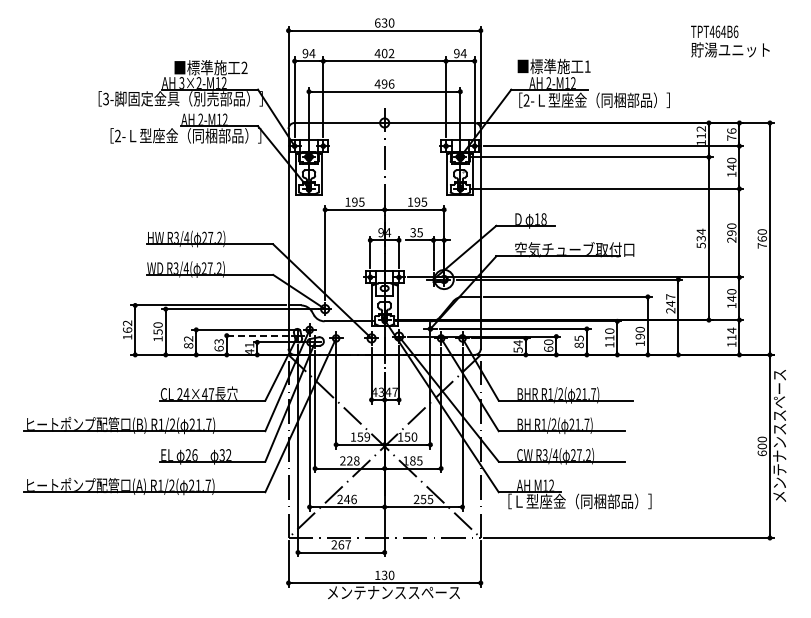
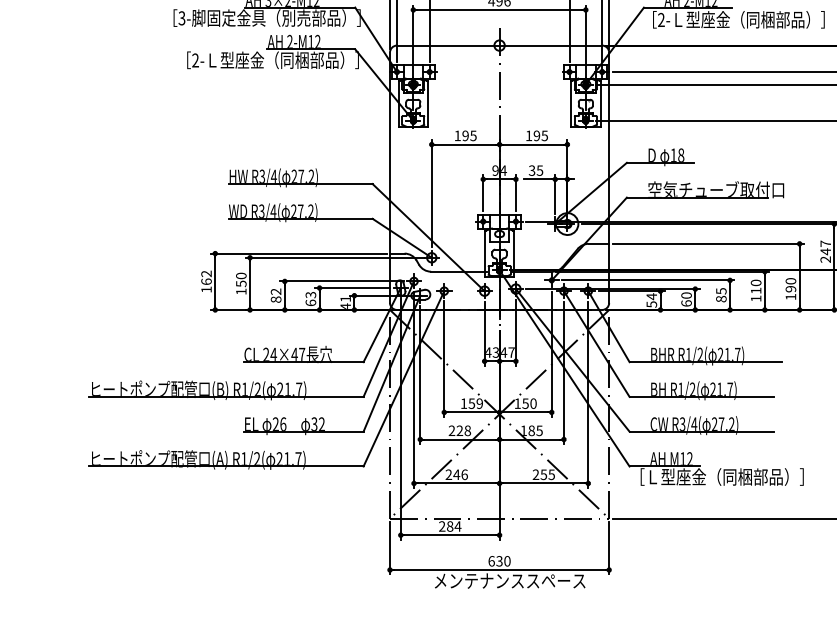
line: (255, 335) -> (352, 287), dashed -> solid
text: (344, 544) -> (453, 526), 267 -> 284
text: (377, 574) -> (491, 560), 130 -> 630

